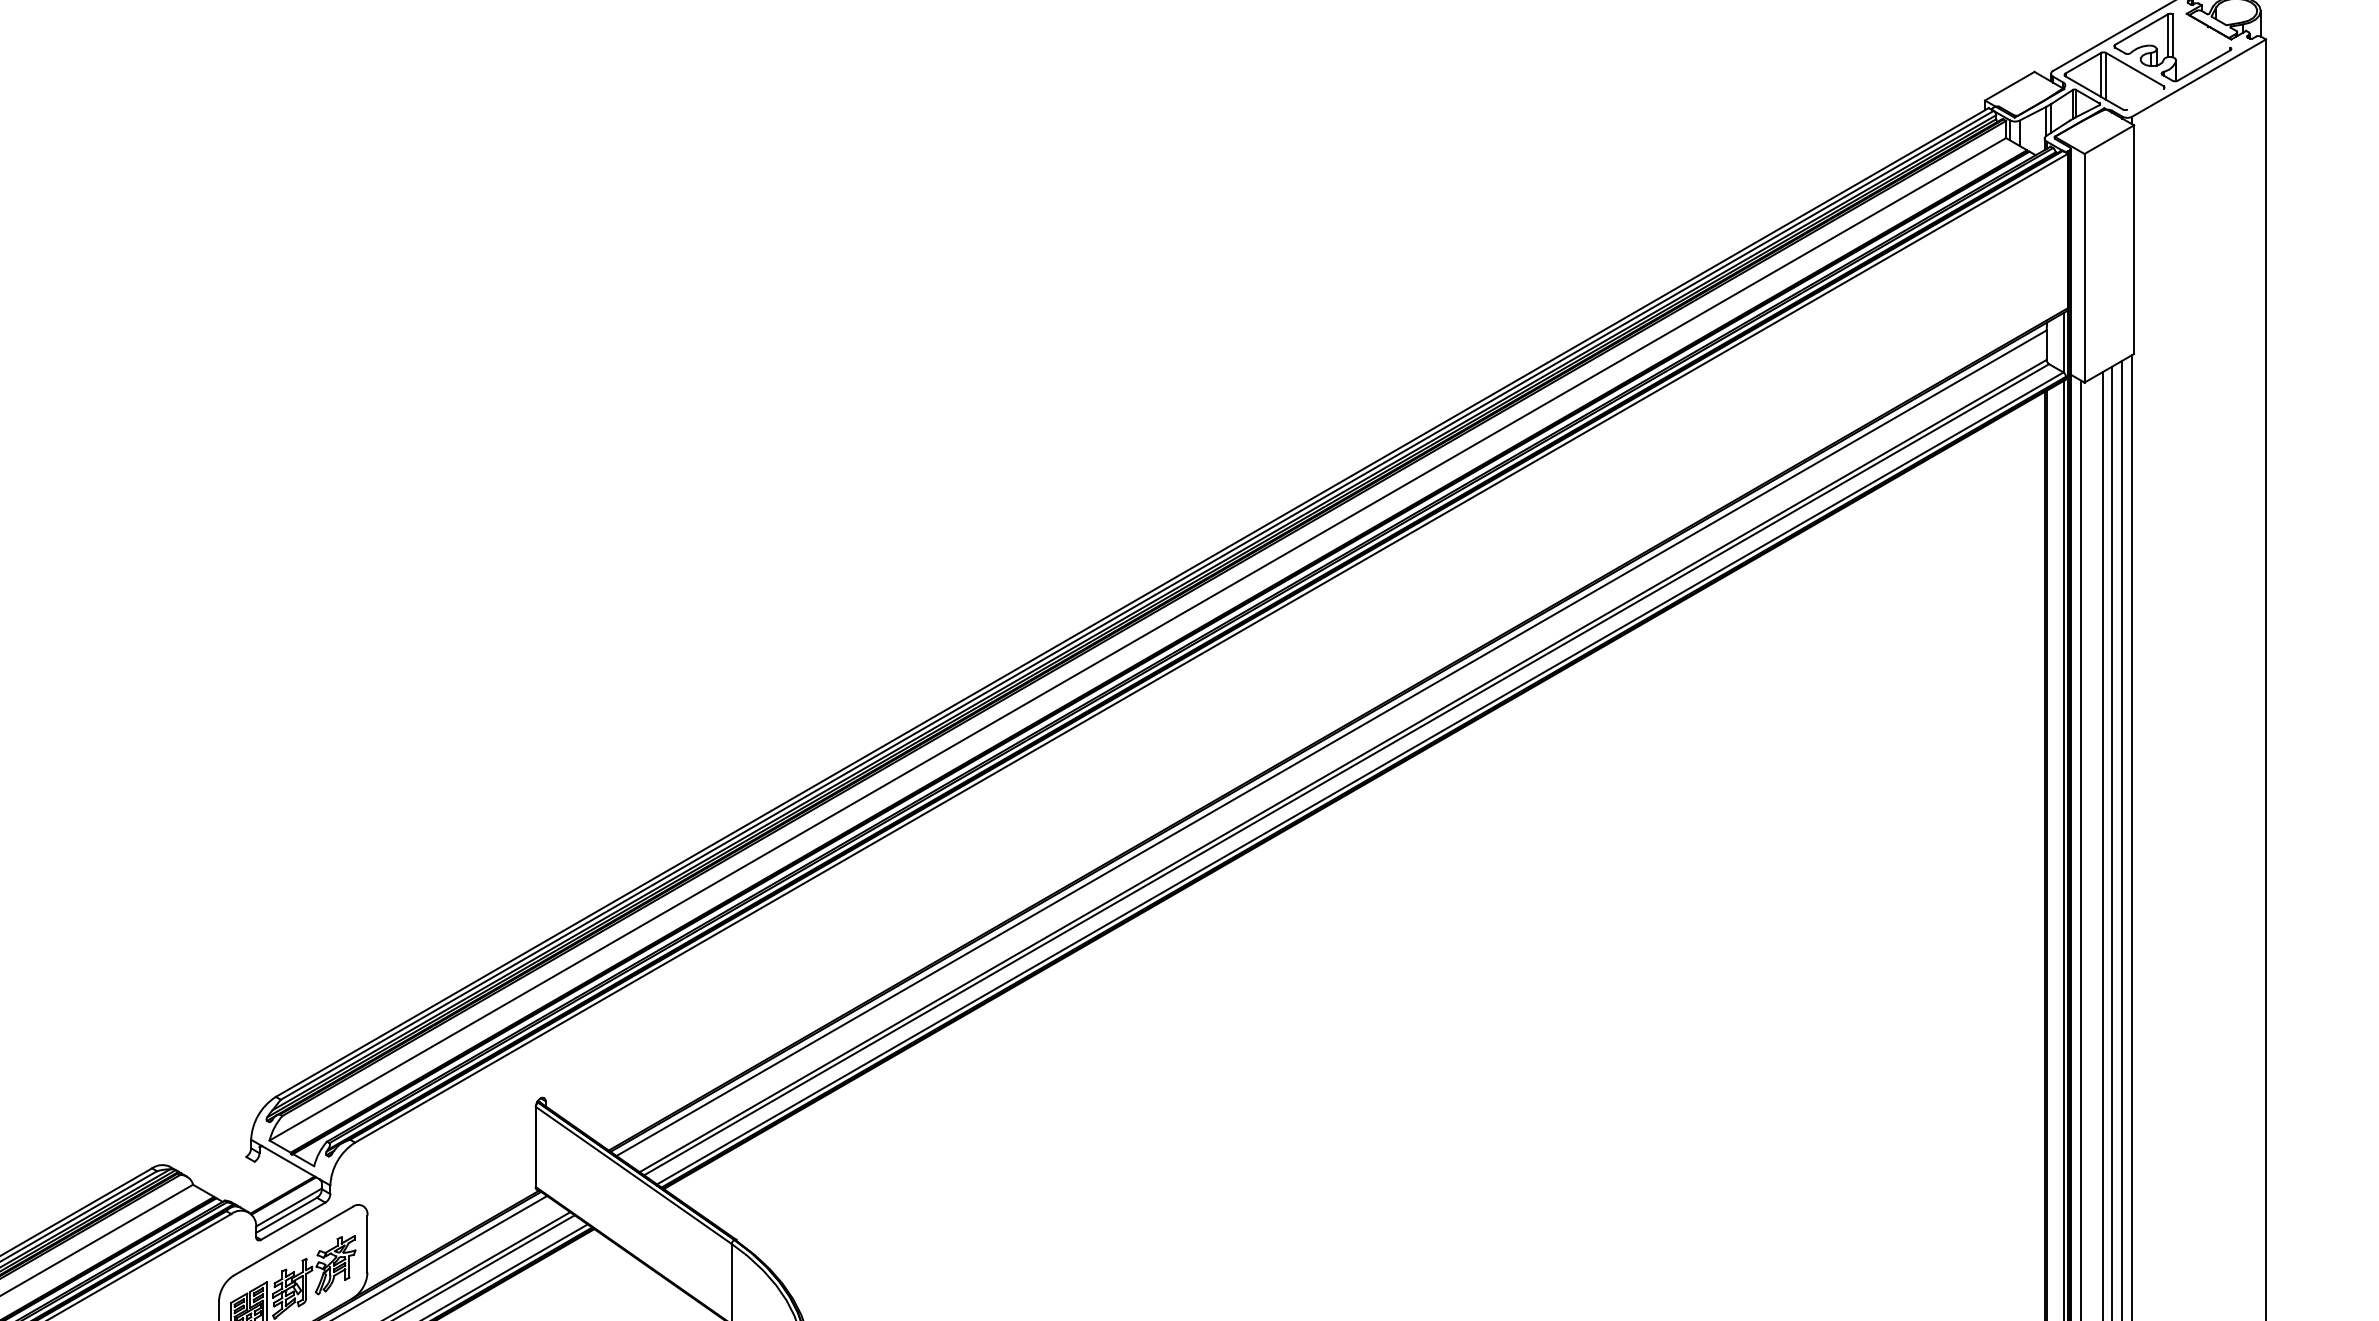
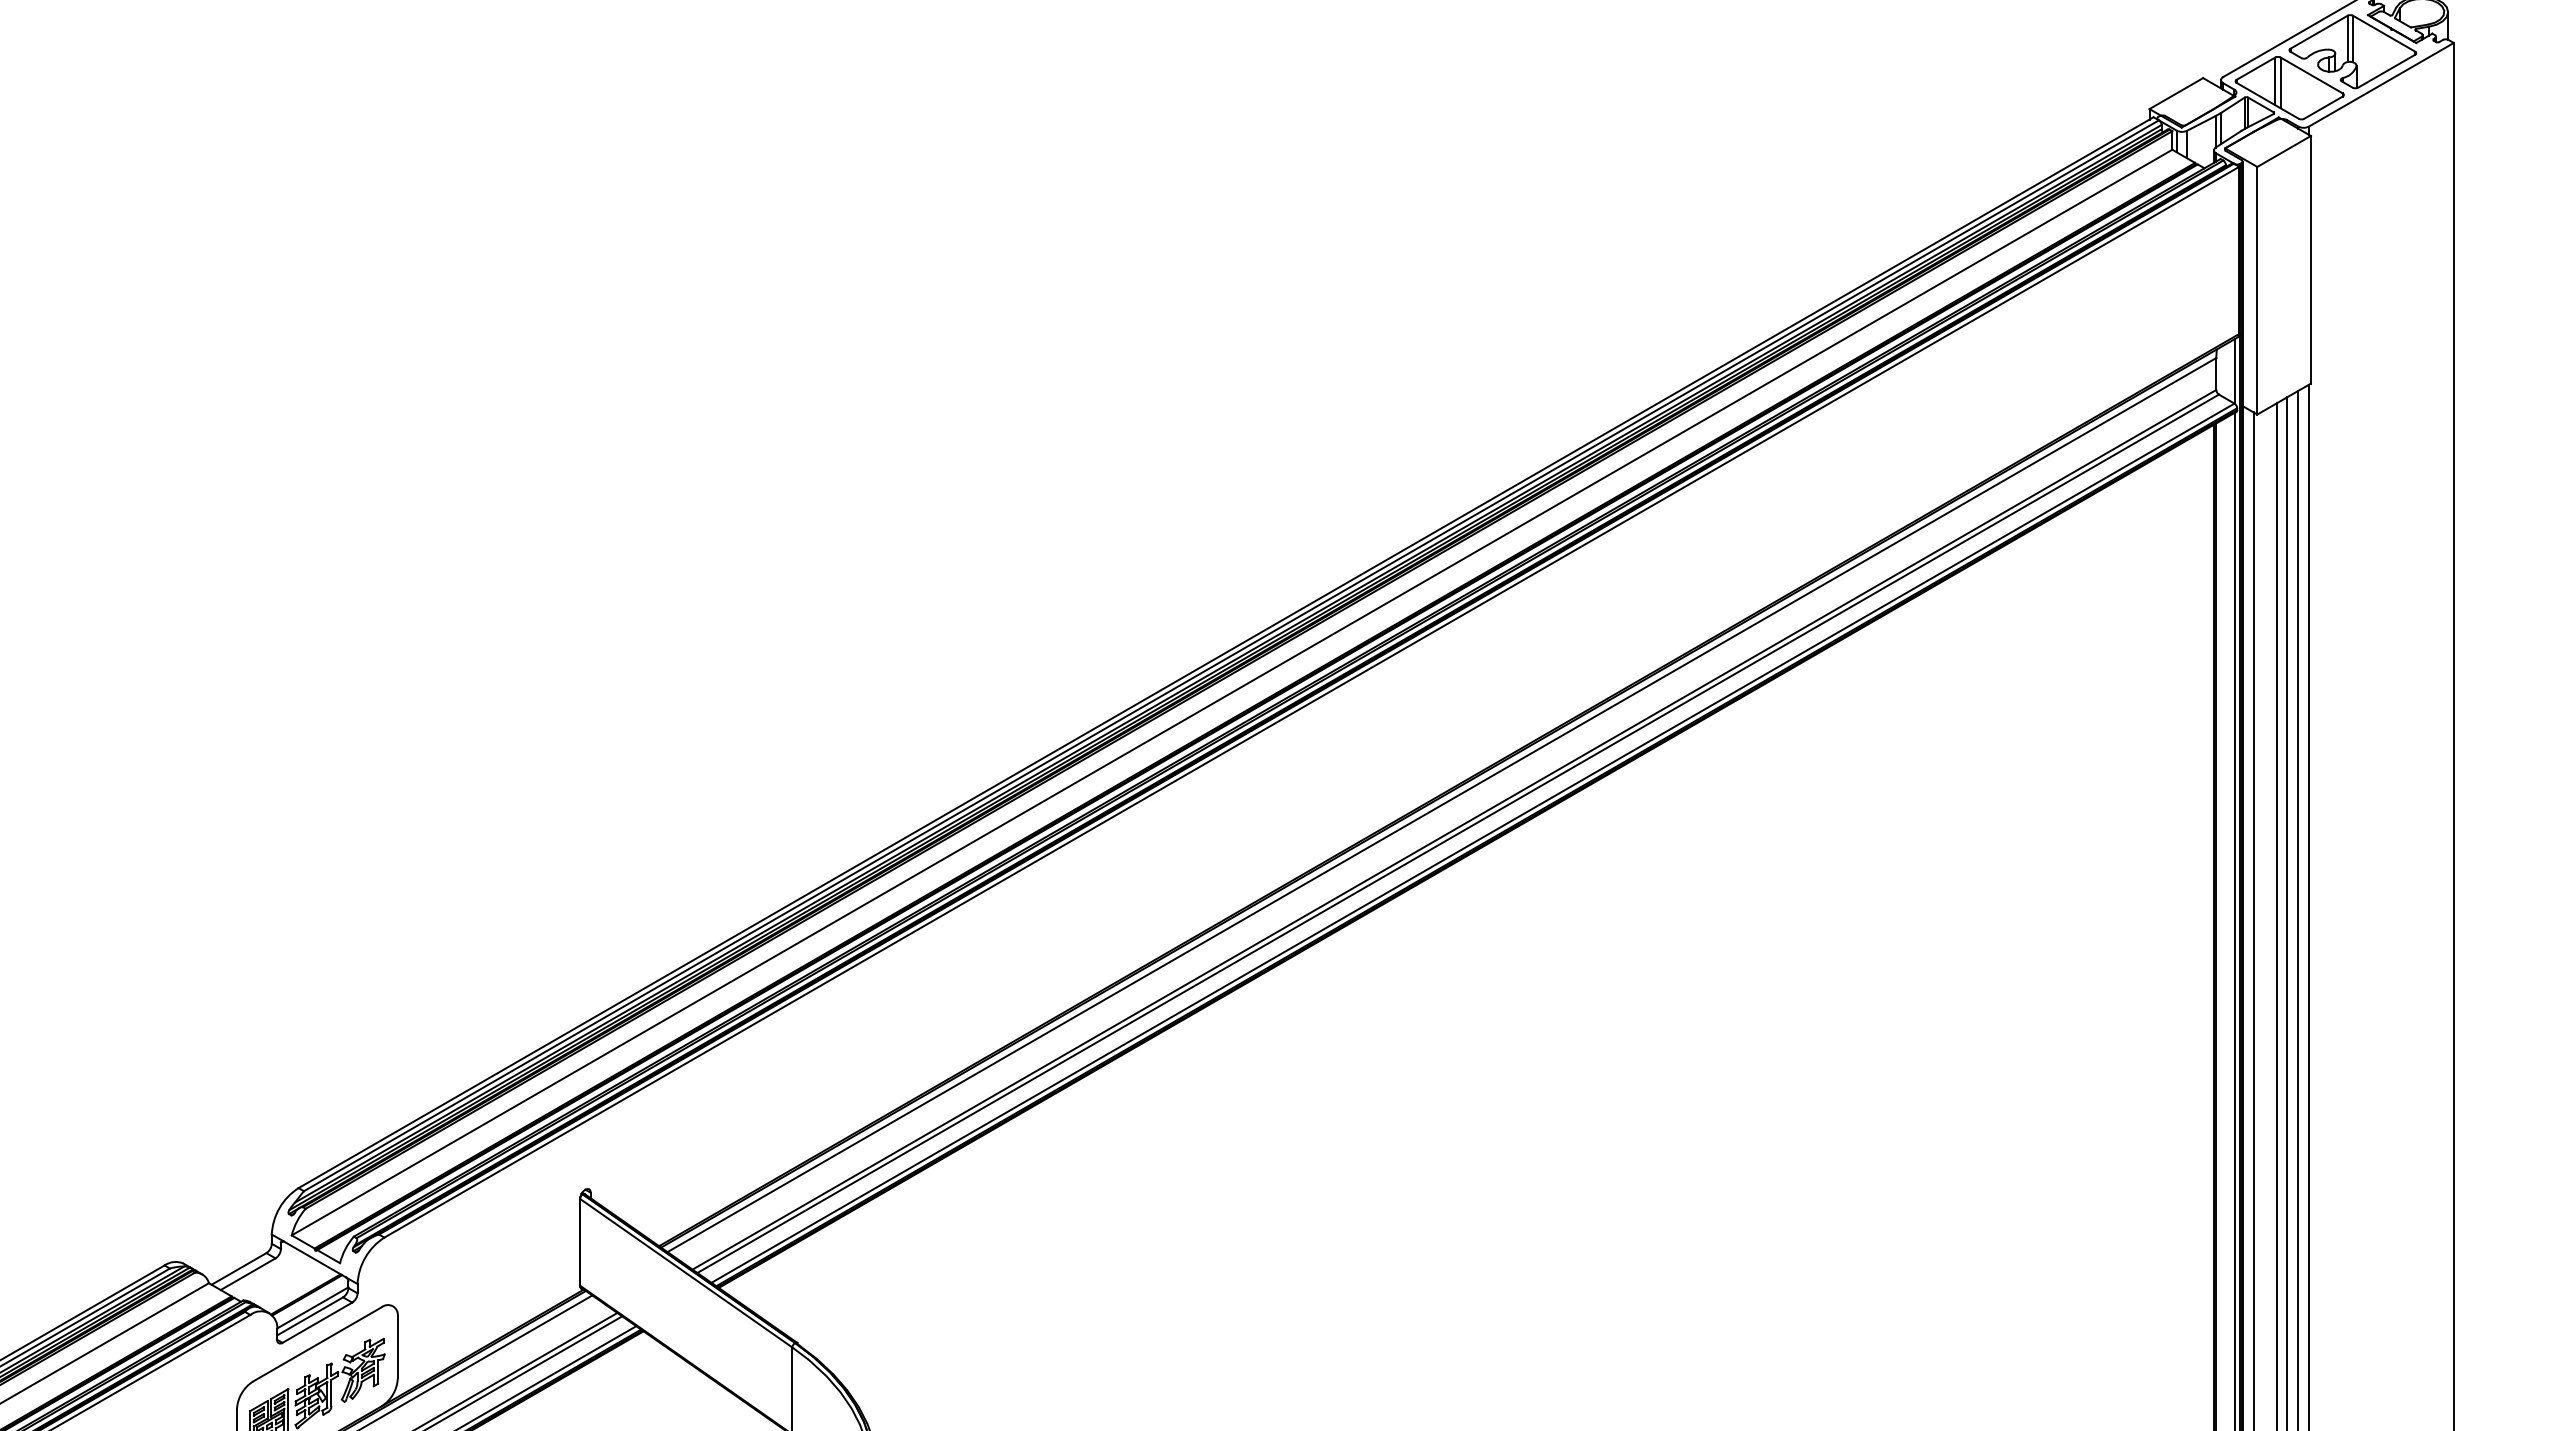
line: (2202, 30) -> (2384, 33), added
line: (2145, 99) -> (2323, 107), added
line: (220, 1171) -> (238, 1268), added
line: (228, 1176) -> (247, 1274), added

